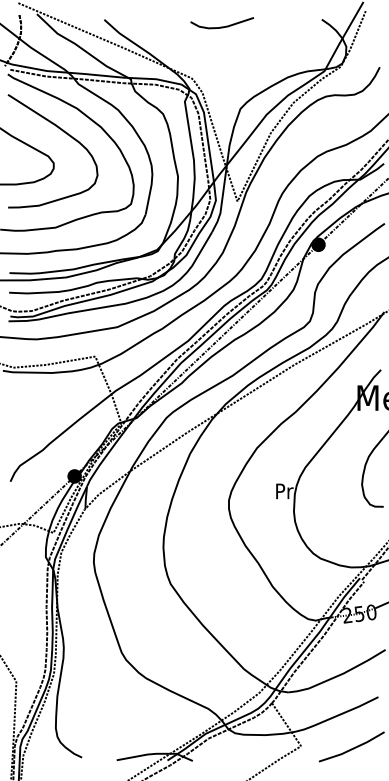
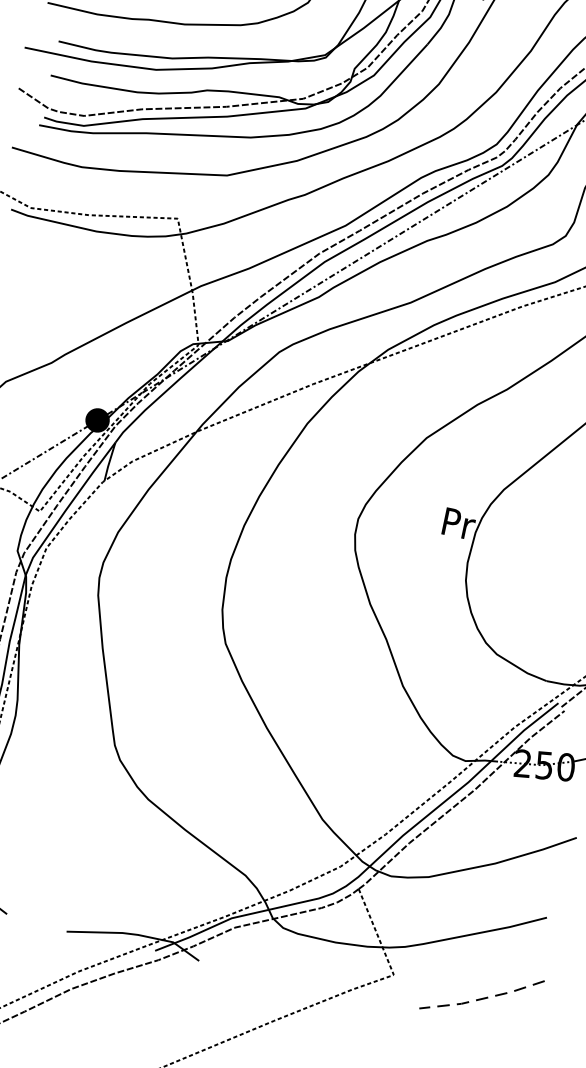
line: (352, 749) -> (482, 999), solid -> dashed

